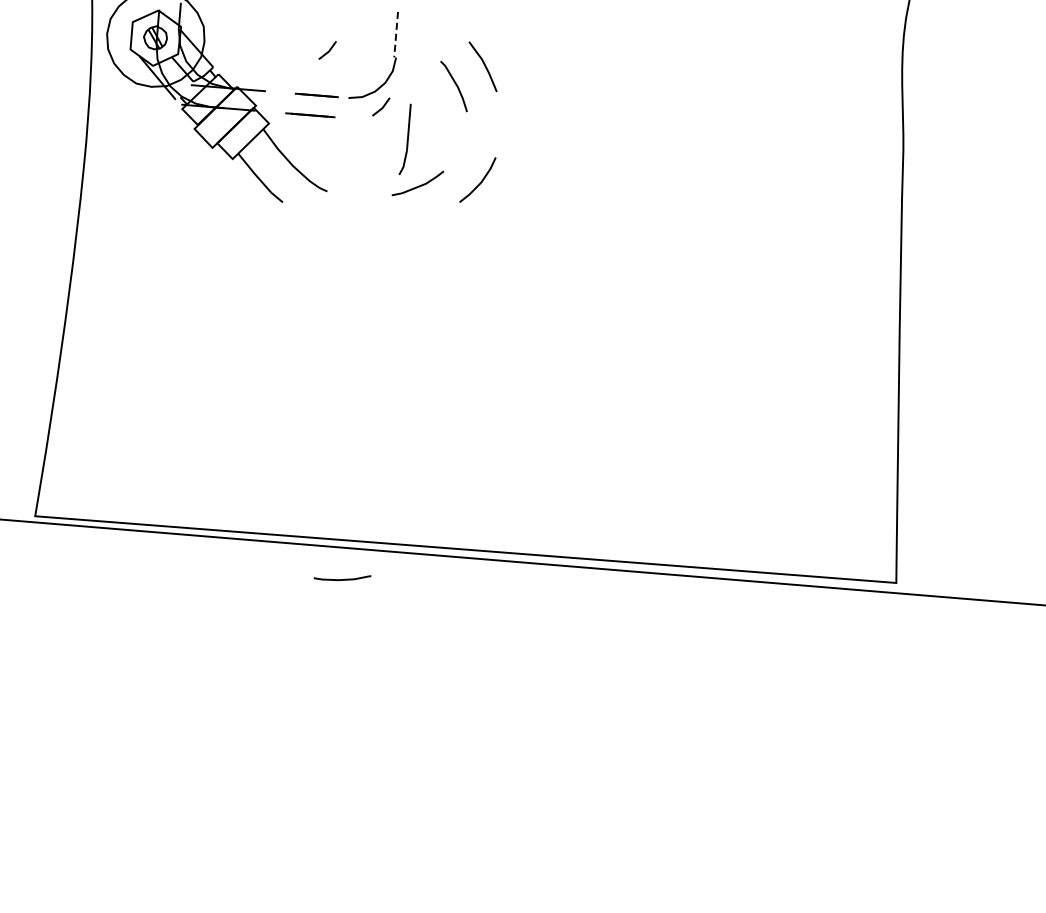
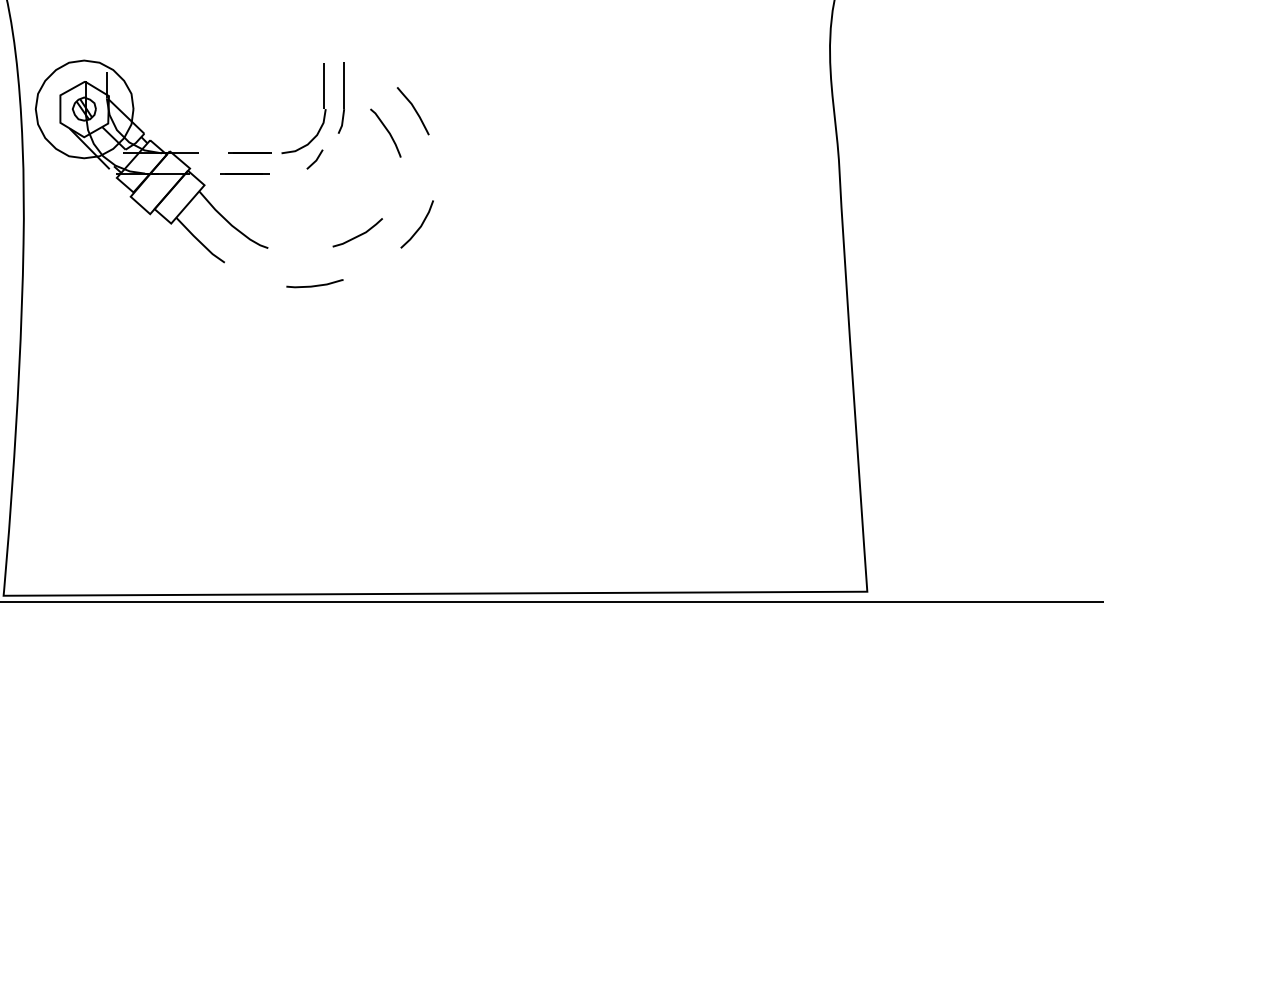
line: (395, 34) -> (323, 86), dashed -> solid
line: (328, 50) -> (257, 107), removed
part: (404, 138) -> (340, 97), moved
curve: (341, 579) -> (314, 285), moved

